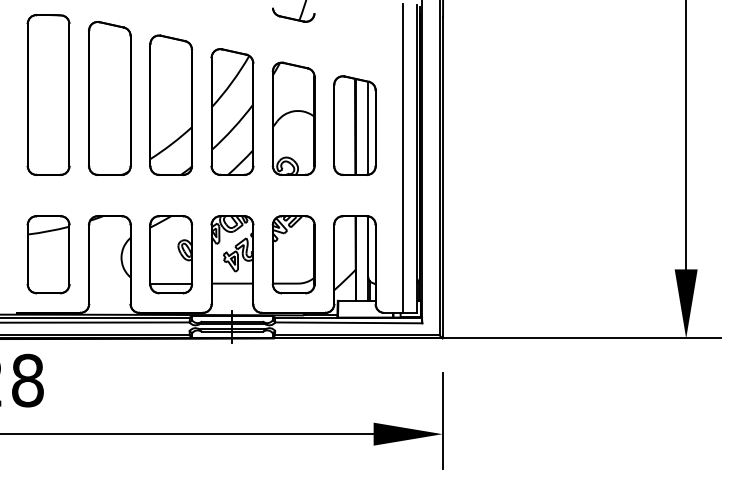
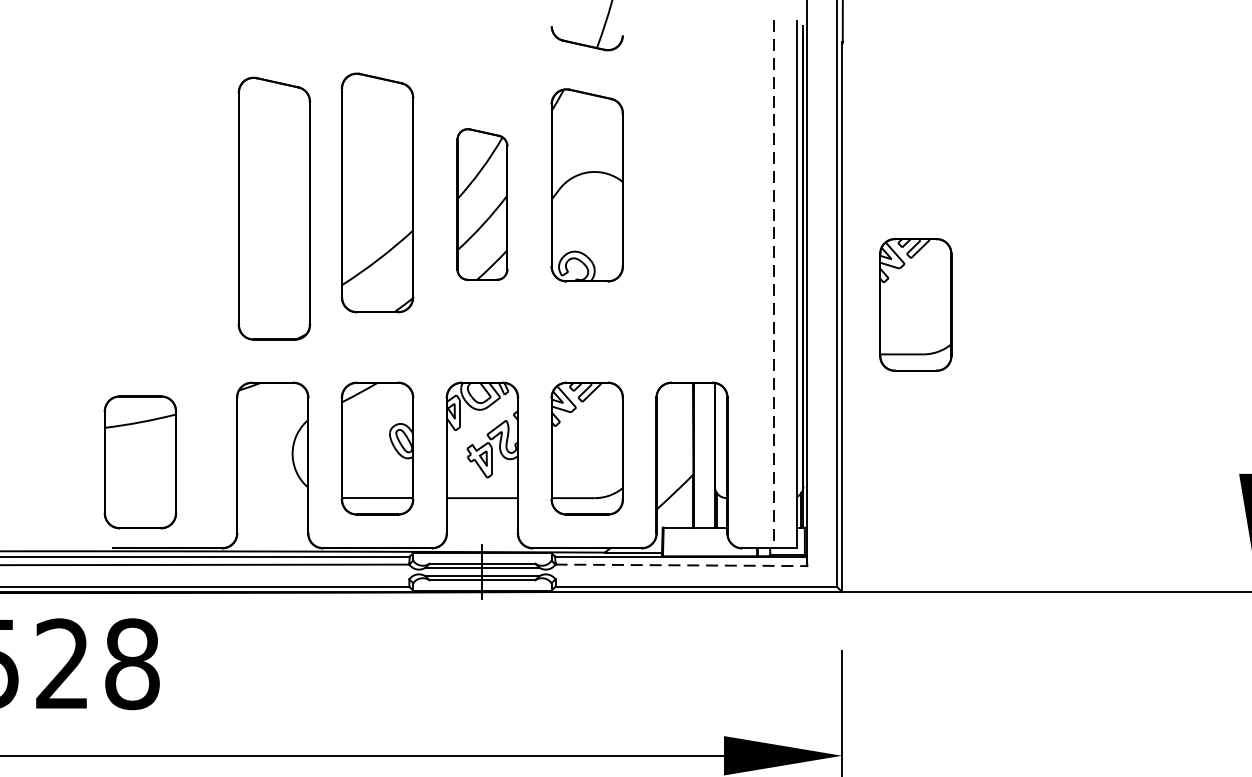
part: (48, 94) -> (167, 174), removed
part: (109, 98) -> (273, 208), moved
part: (232, 111) -> (482, 203), size x0.7
part: (293, 118) -> (586, 184), moved
part: (354, 125) -> (691, 227), removed
line: (402, 159) -> (773, 285), solid -> dashed
part: (485, 170) -> (915, 304), added
part: (48, 254) -> (140, 462), moved
line: (348, 322) -> (680, 564), solid -> dashed

